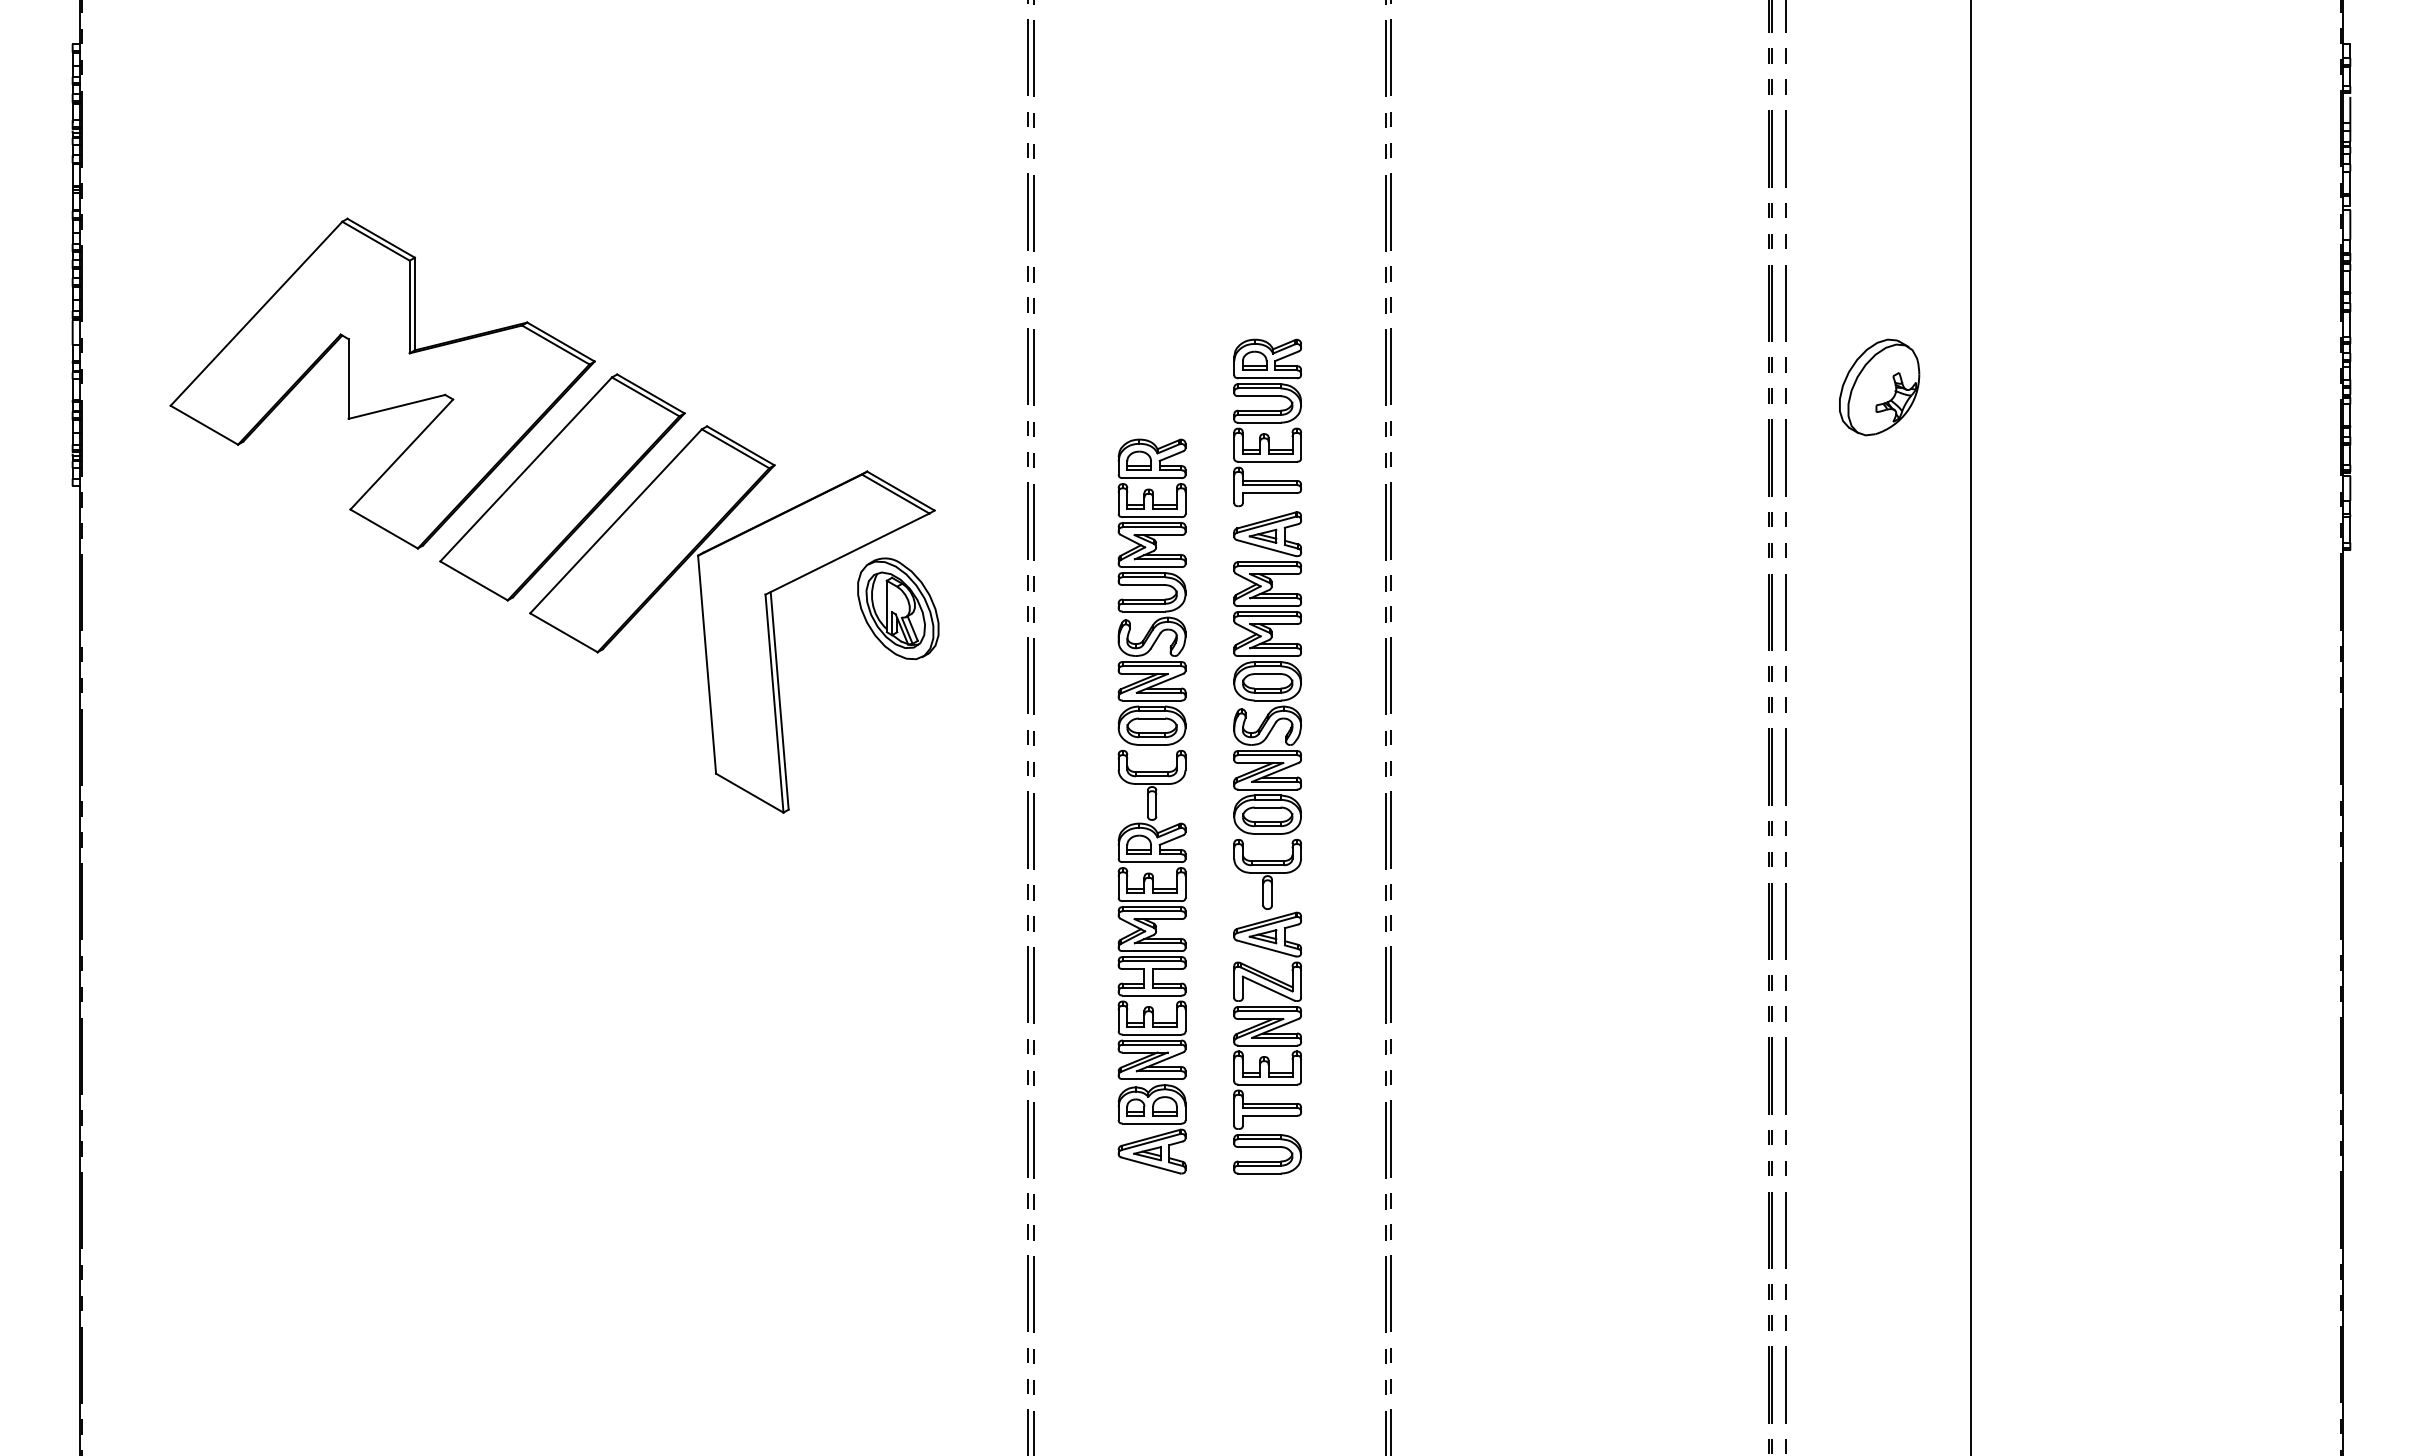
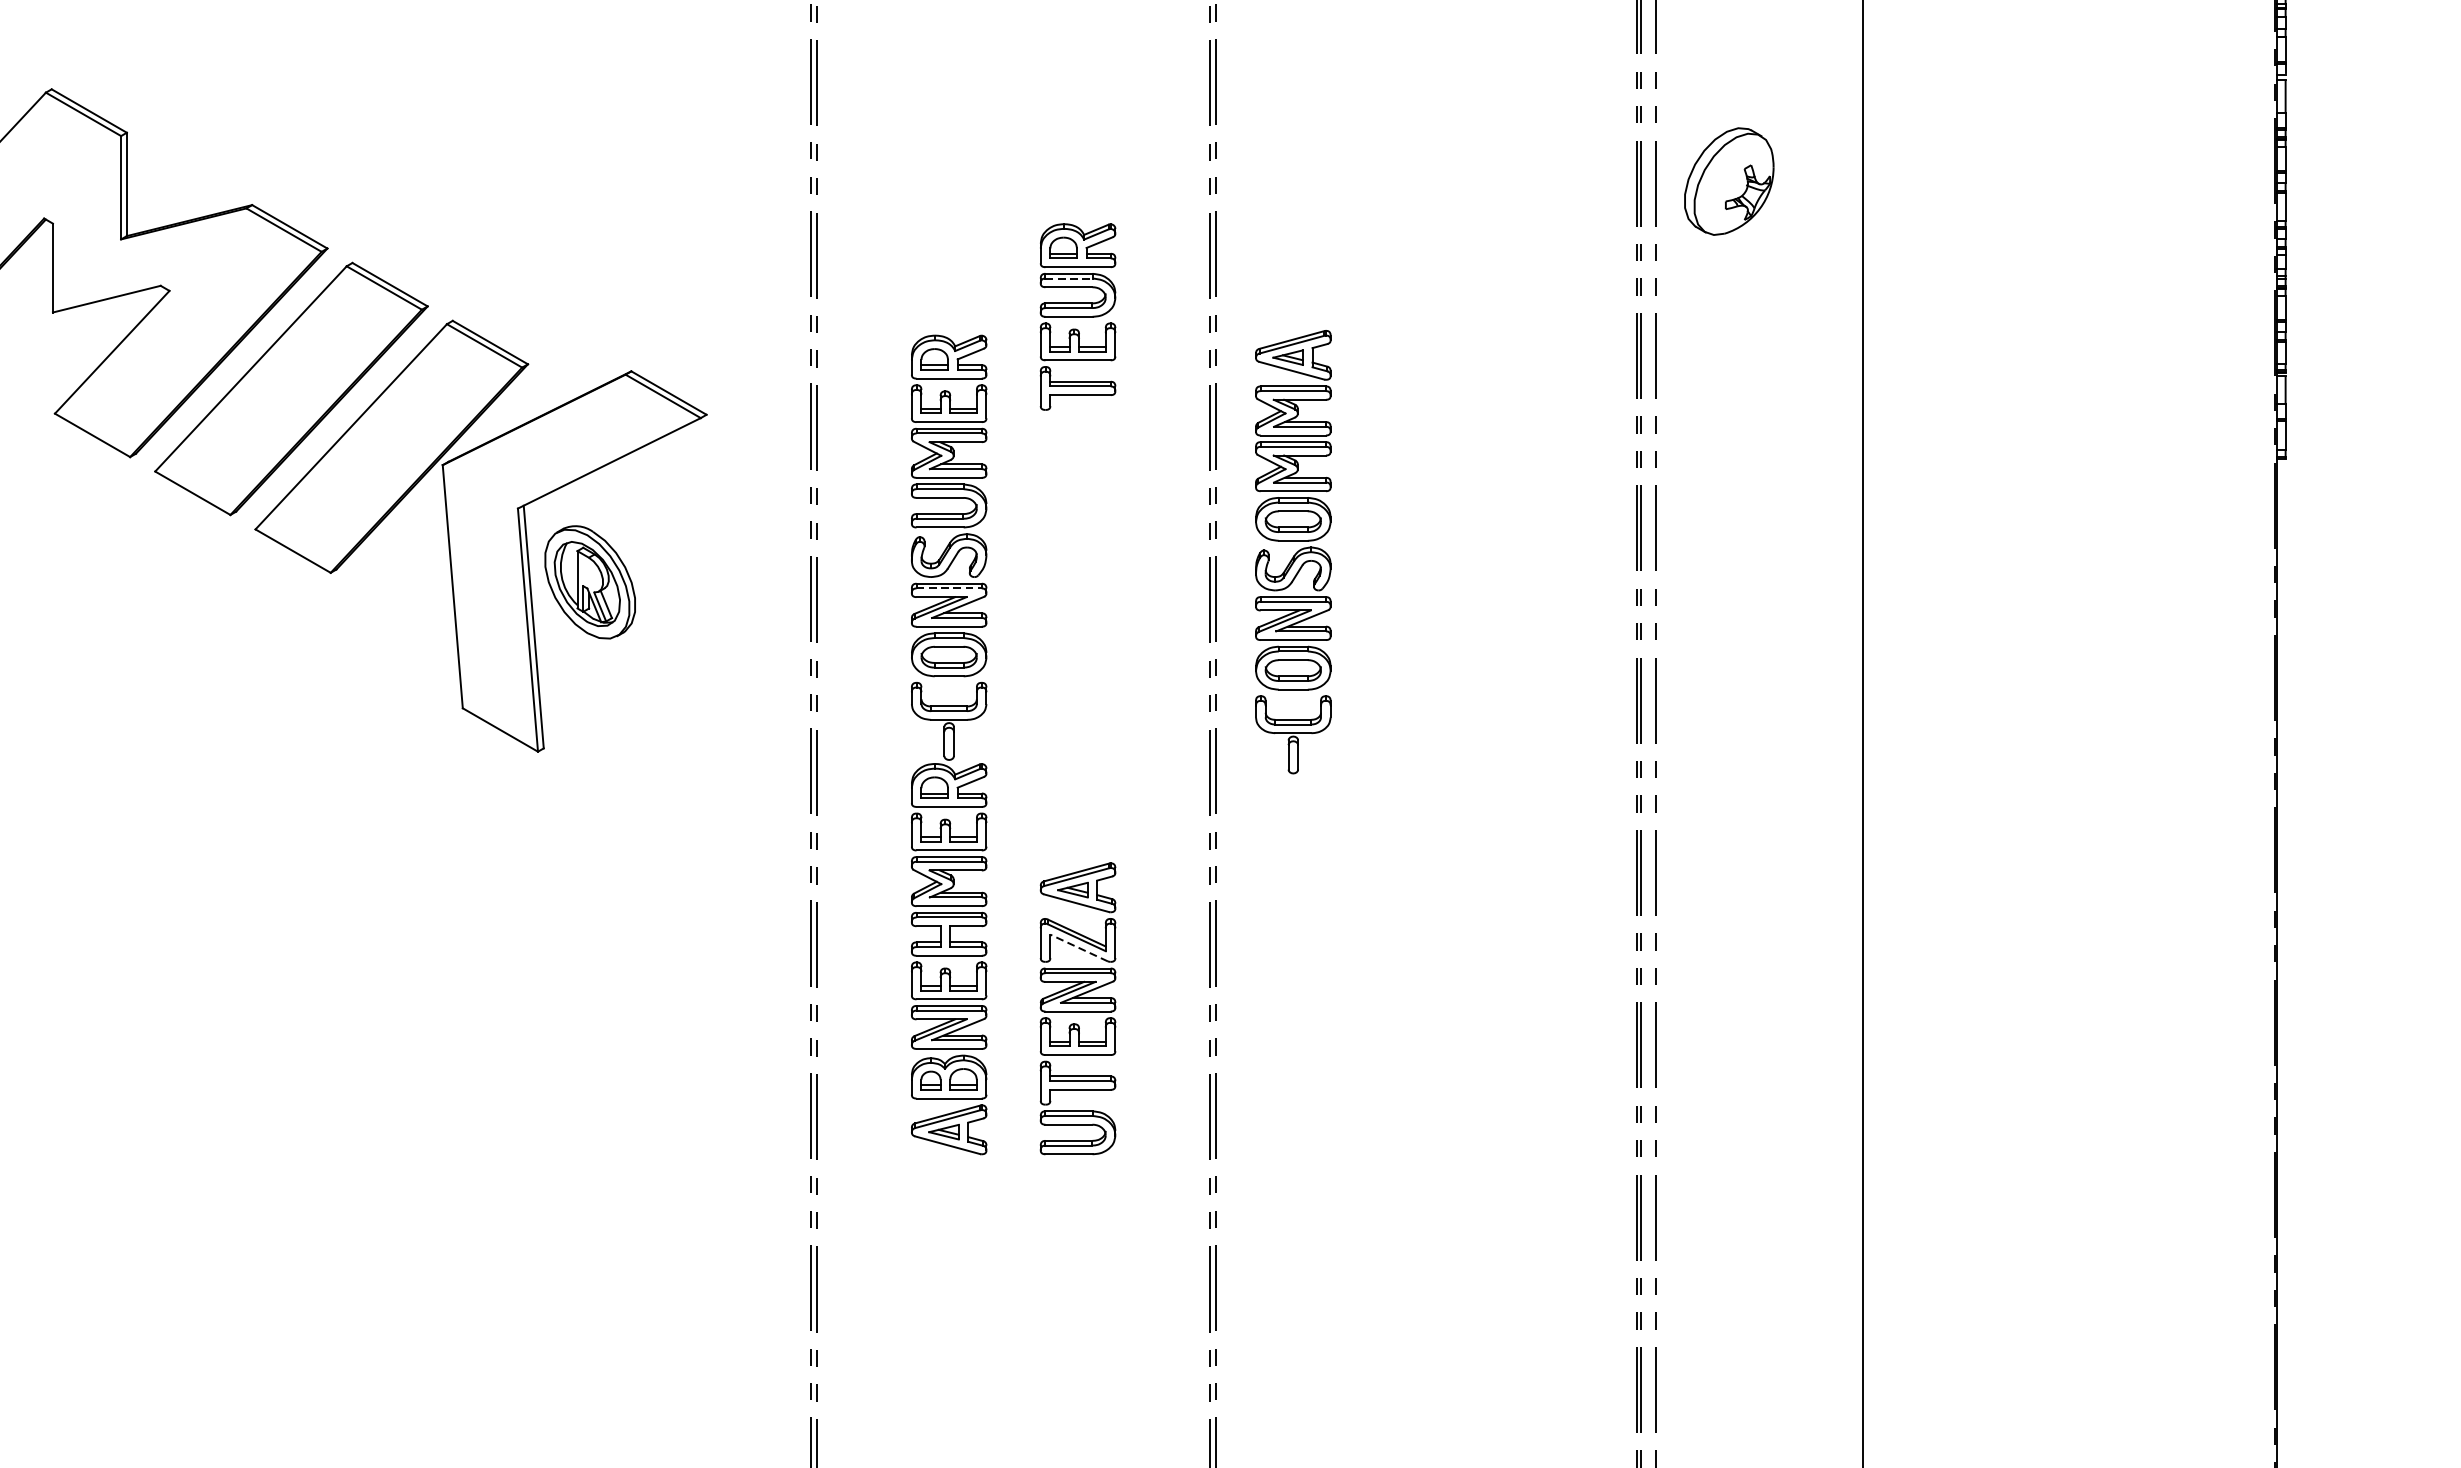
part: (1879, 387) -> (1729, 181), moved
line: (1260, 388) -> (1070, 278), solid -> dashed
part: (898, 608) -> (590, 582), moved
line: (1152, 666) -> (949, 588), solid -> dashed
part: (1267, 710) -> (1293, 551), moved
line: (1268, 988) -> (1078, 947), solid -> dashed

